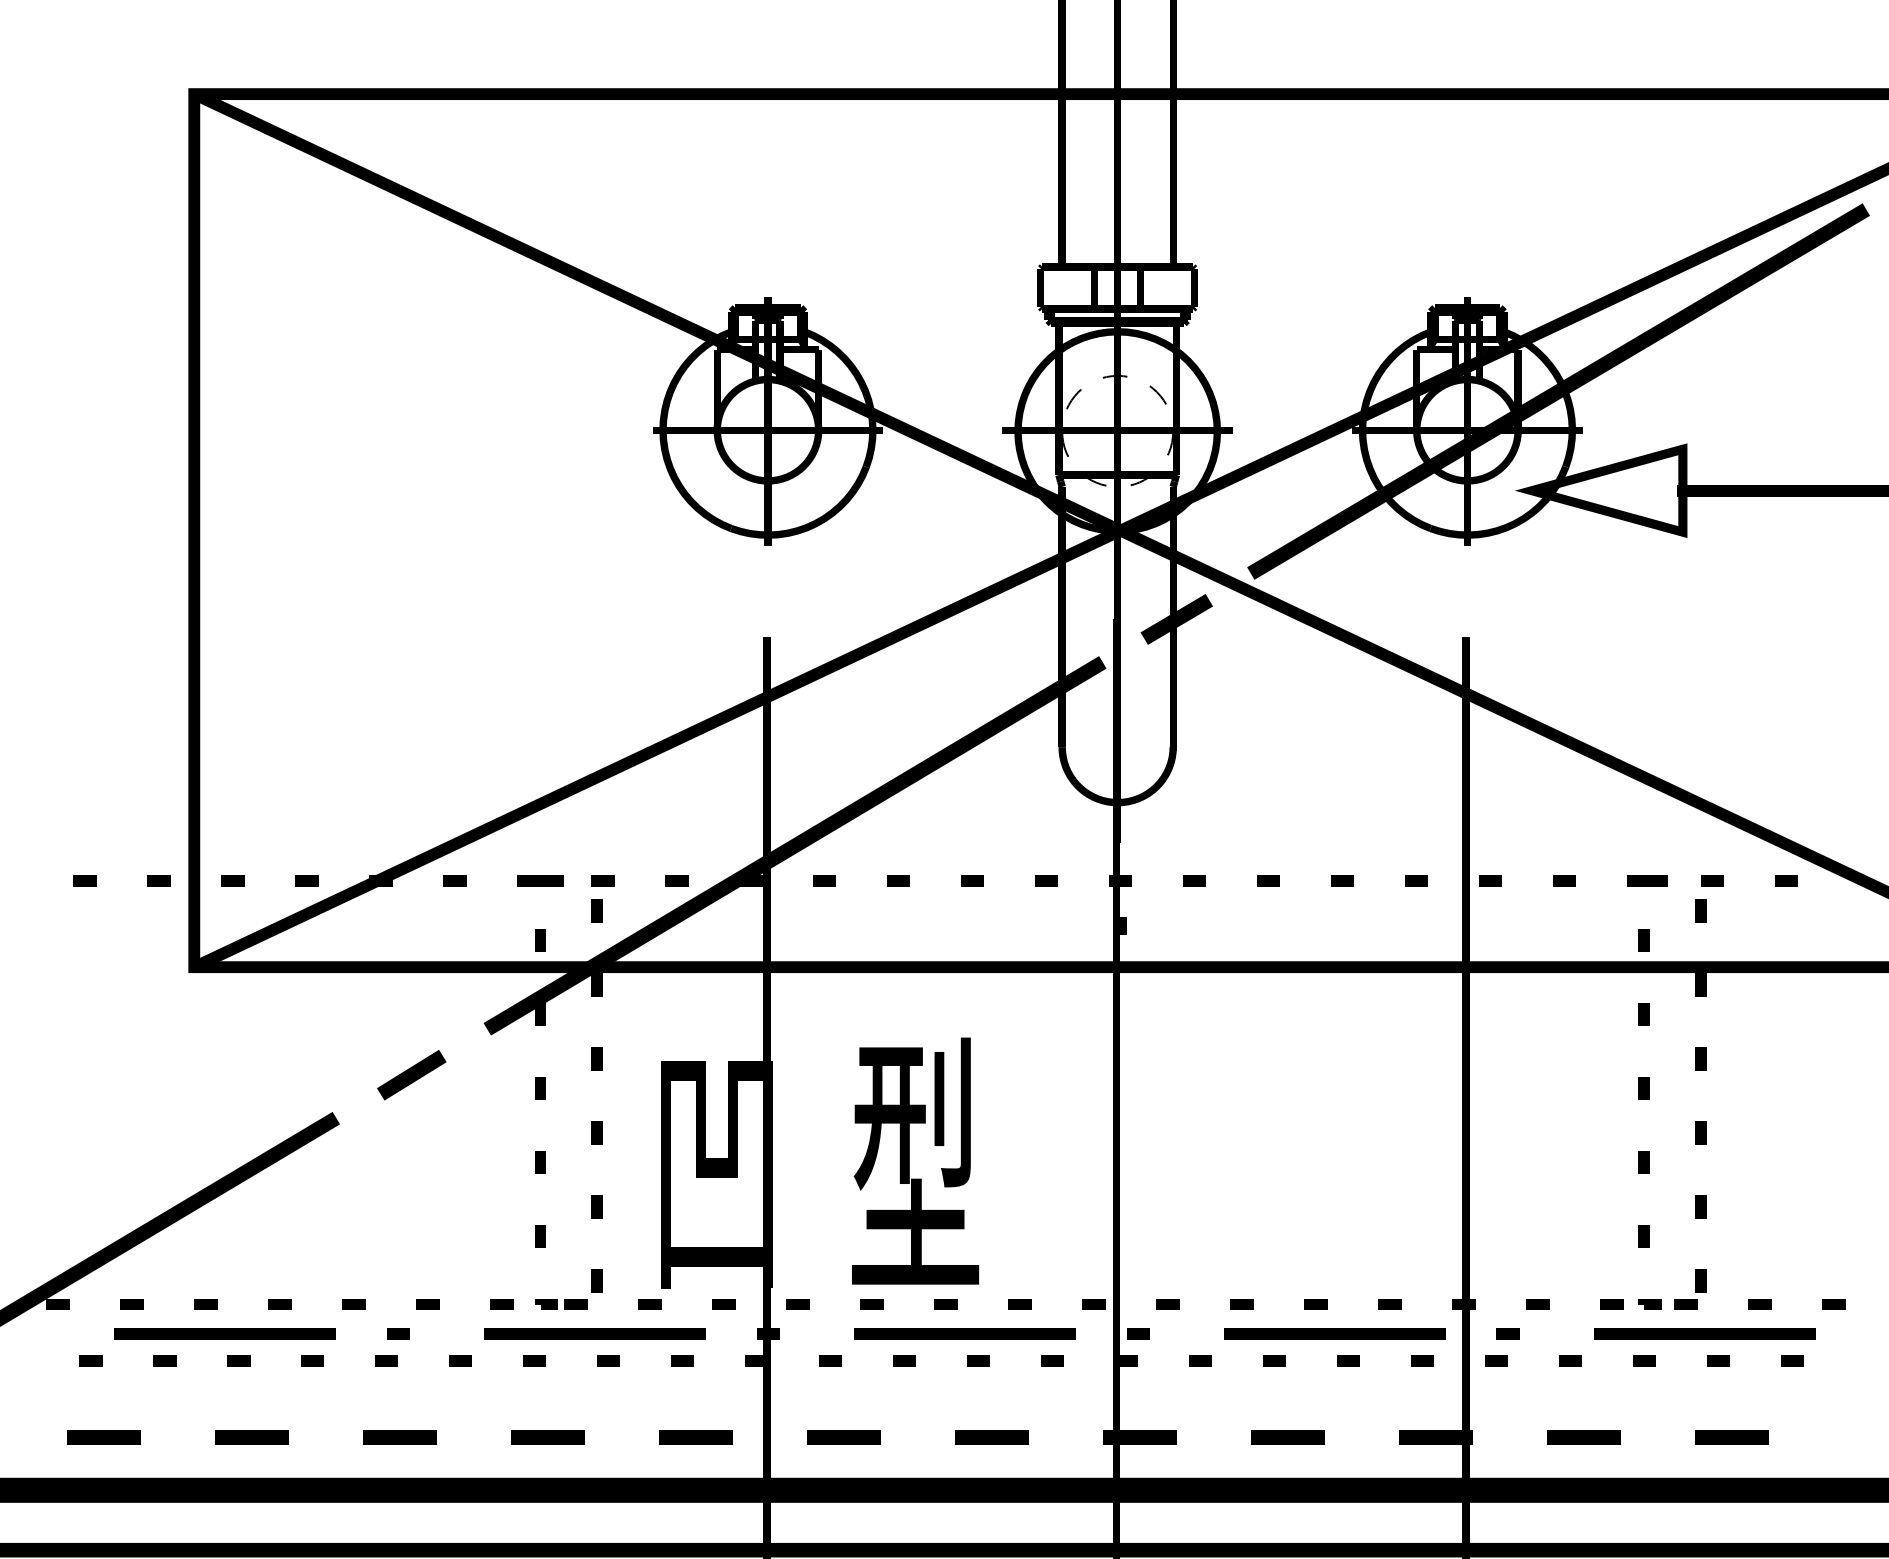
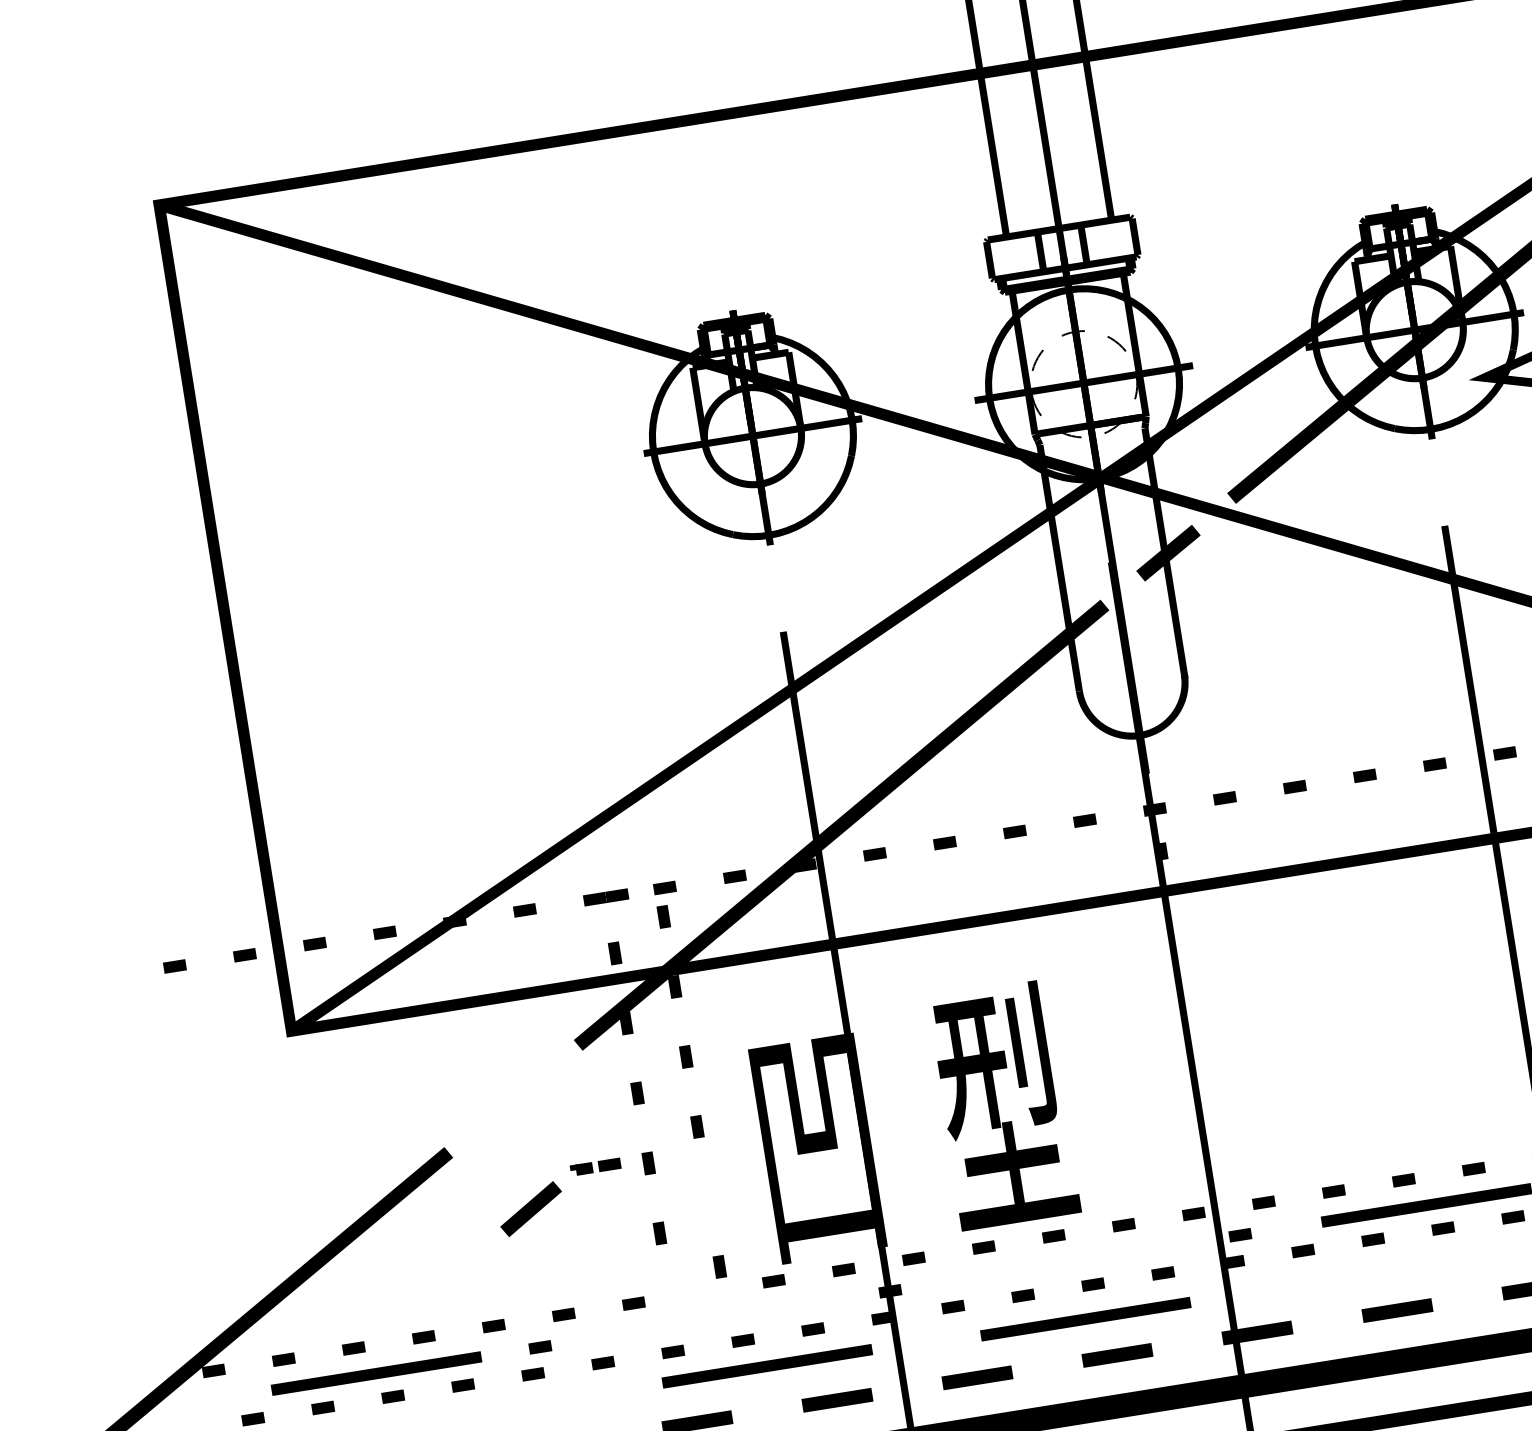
line: (411, 1075) -> (530, 1209), moved
line: (596, 1206) -> (708, 1196), removed
part: (561, 1304) -> (595, 1167), moved
line: (594, 1333) -> (766, 1365), moved
line: (964, 1333) -> (1085, 1318), moved

